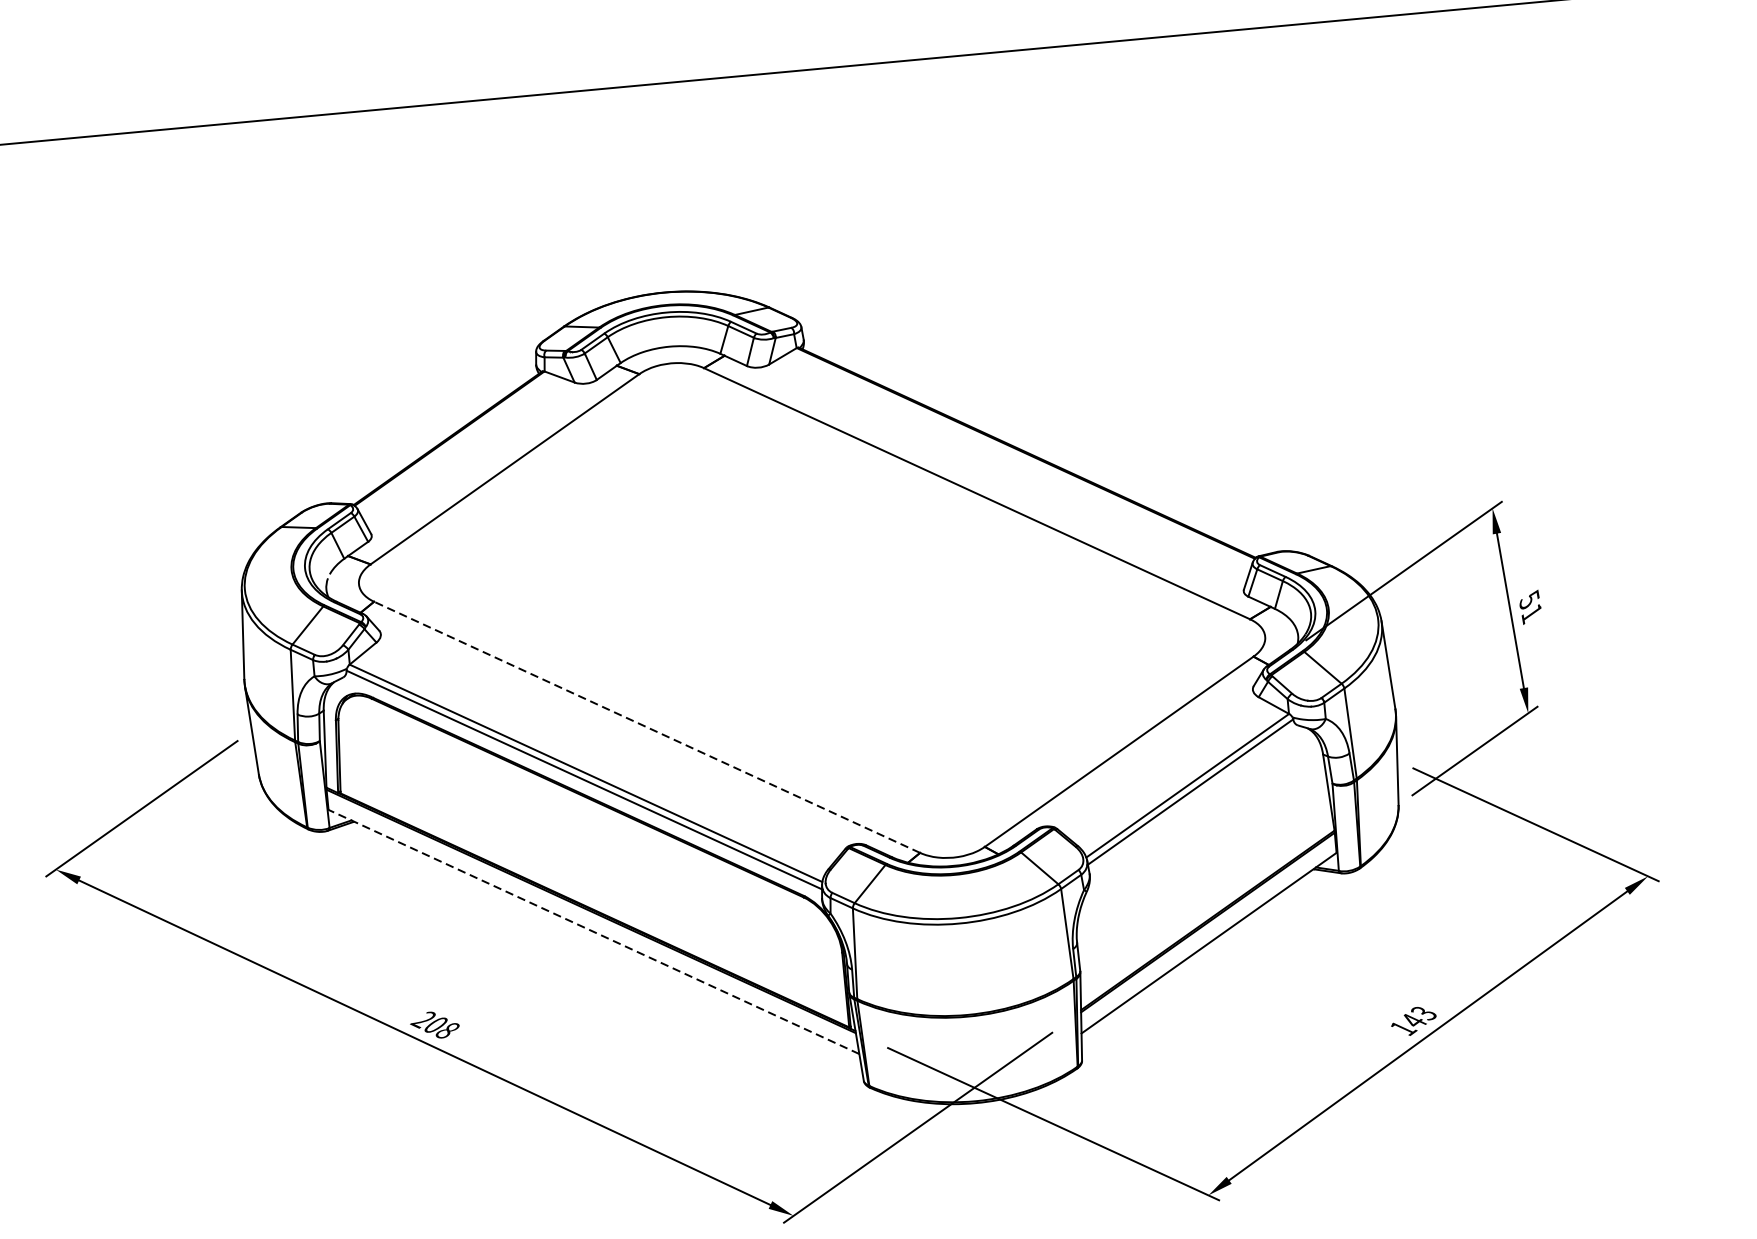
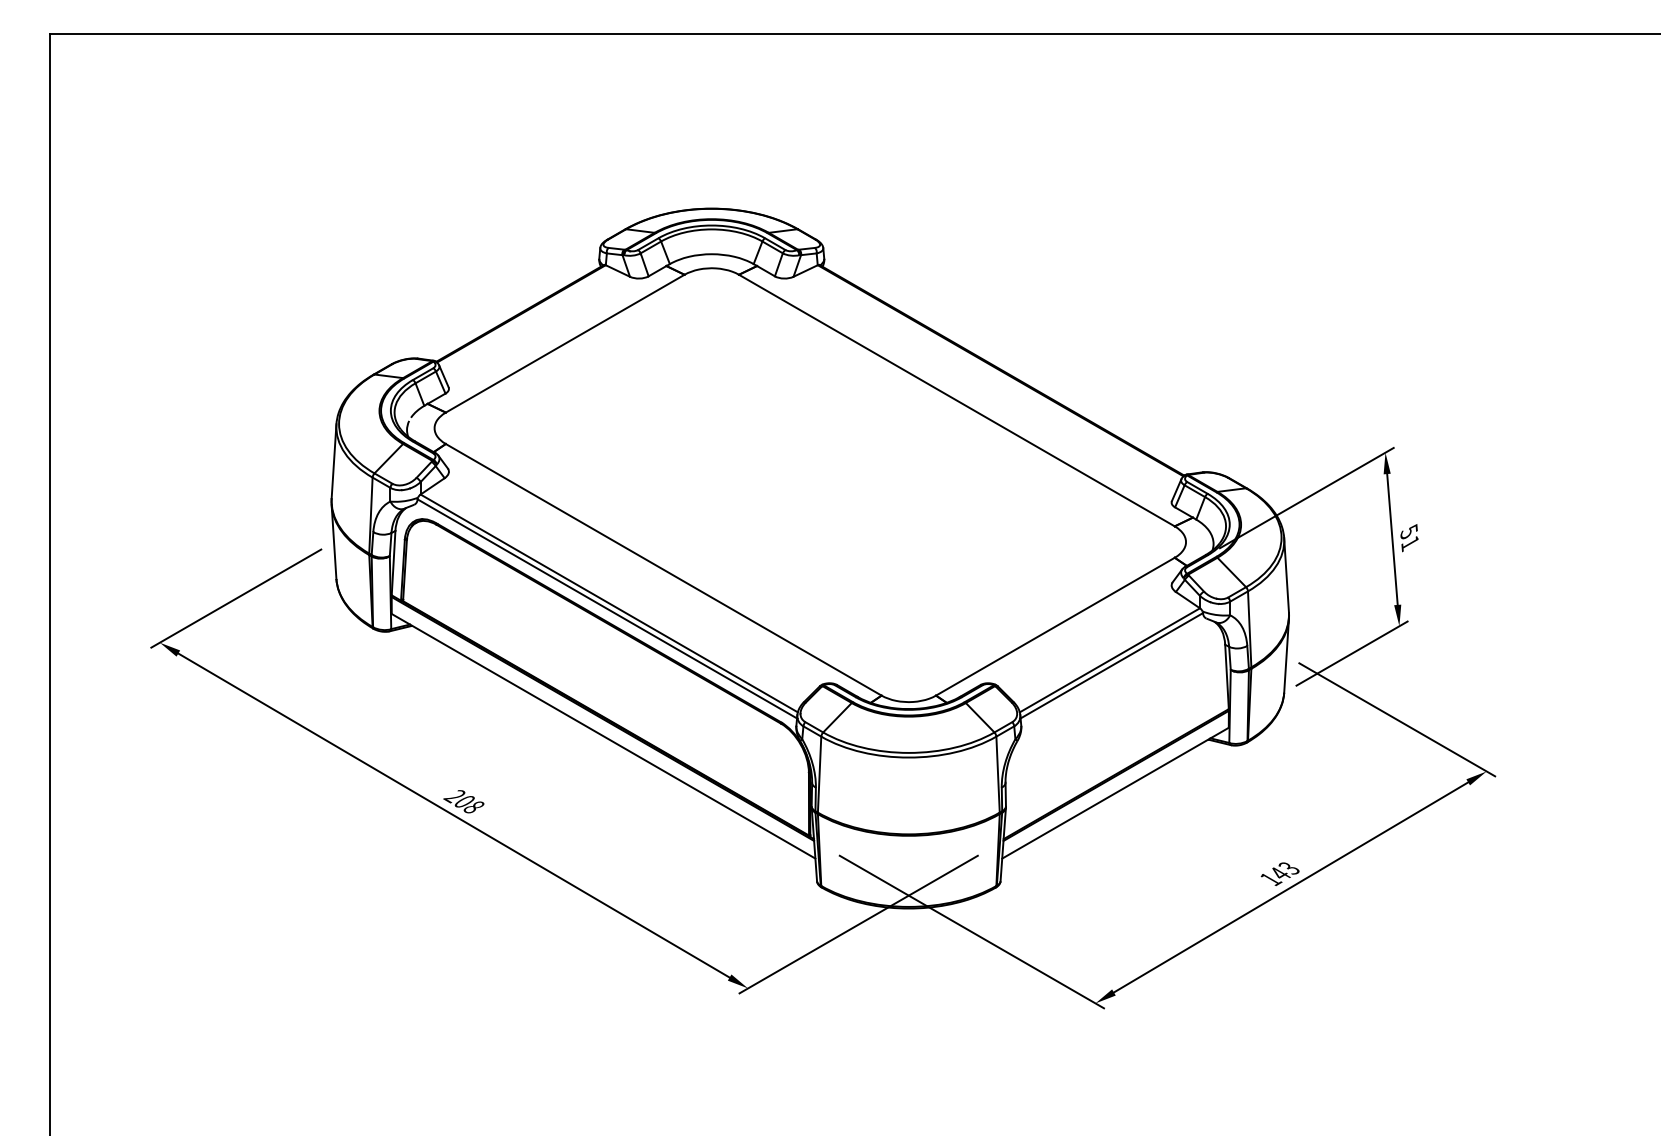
line: (646, 726) -> (663, 569), dashed -> solid
line: (593, 932) -> (603, 736), dashed -> solid

